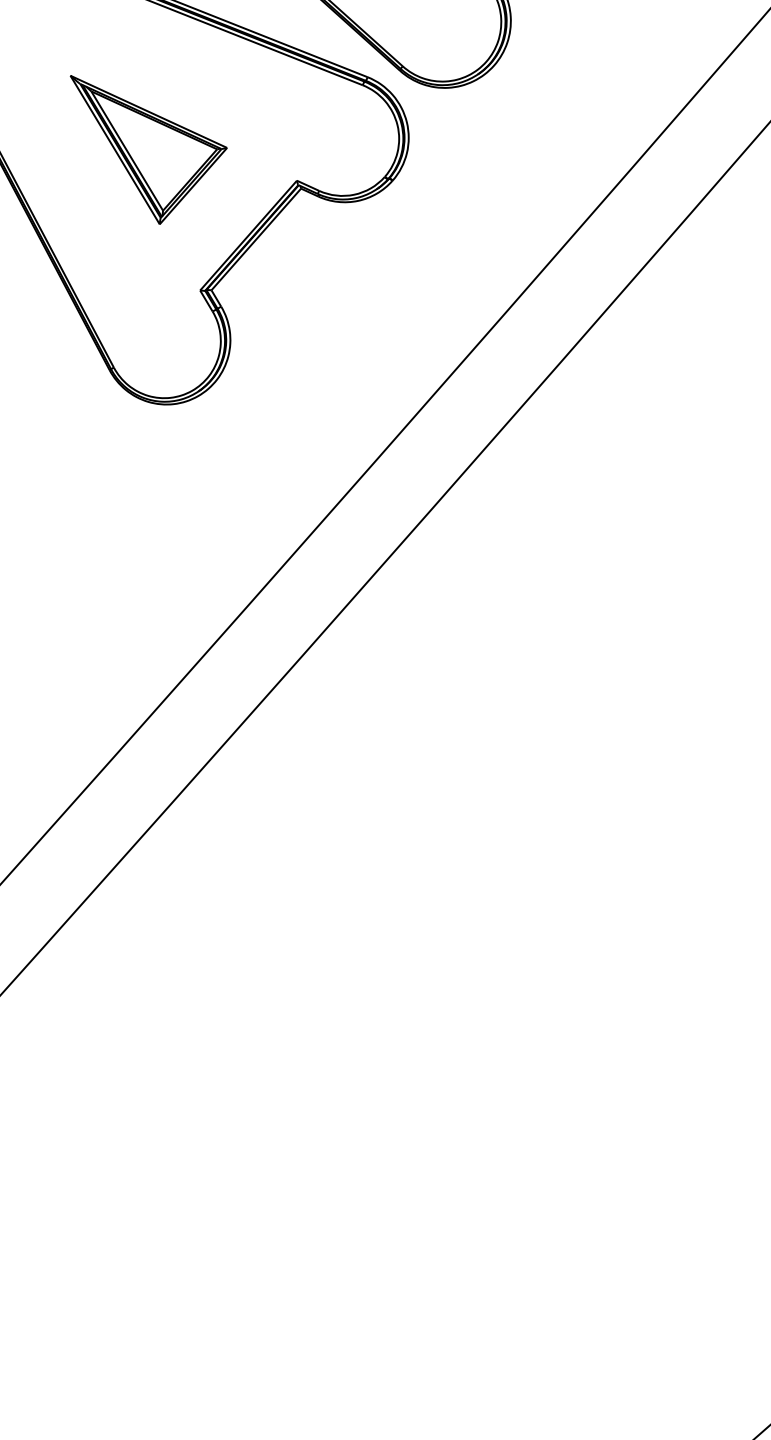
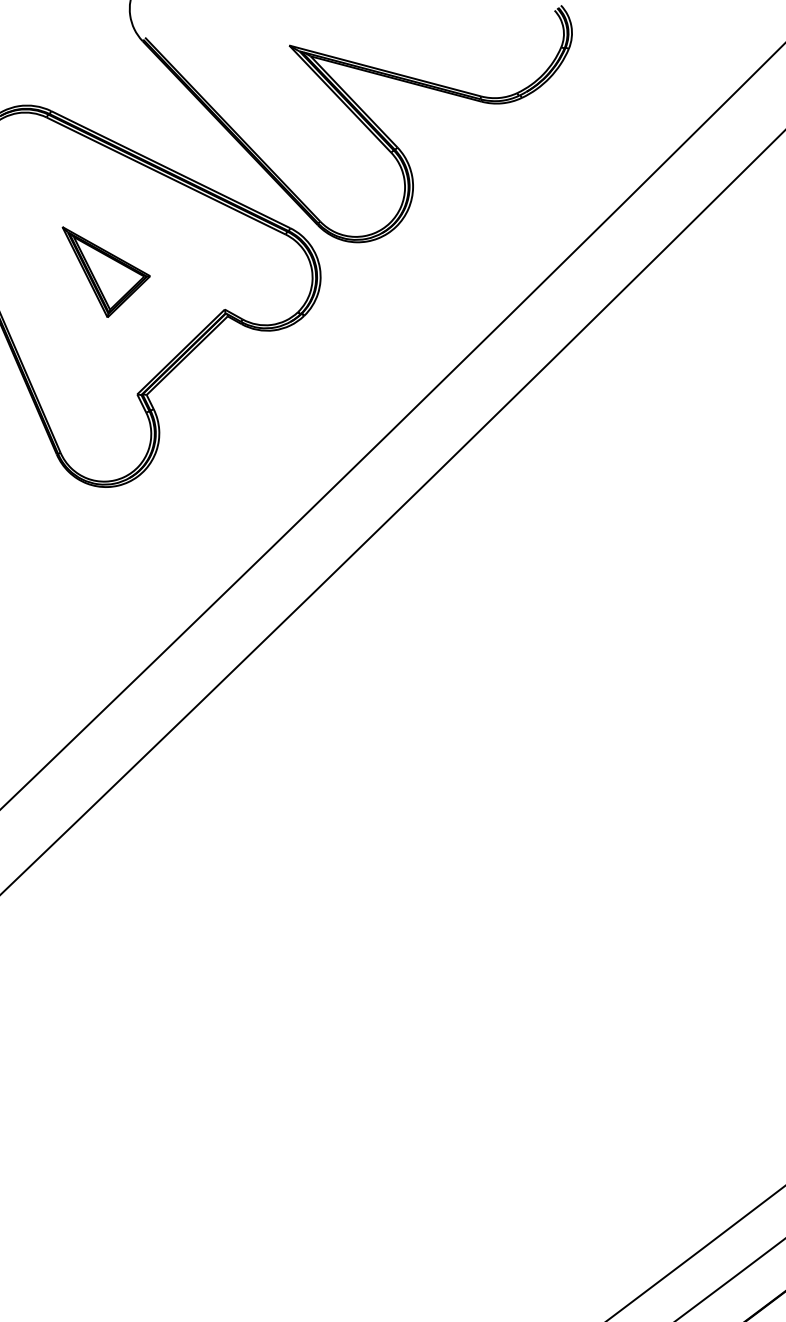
part: (151, 147) -> (106, 272), size x0.7

